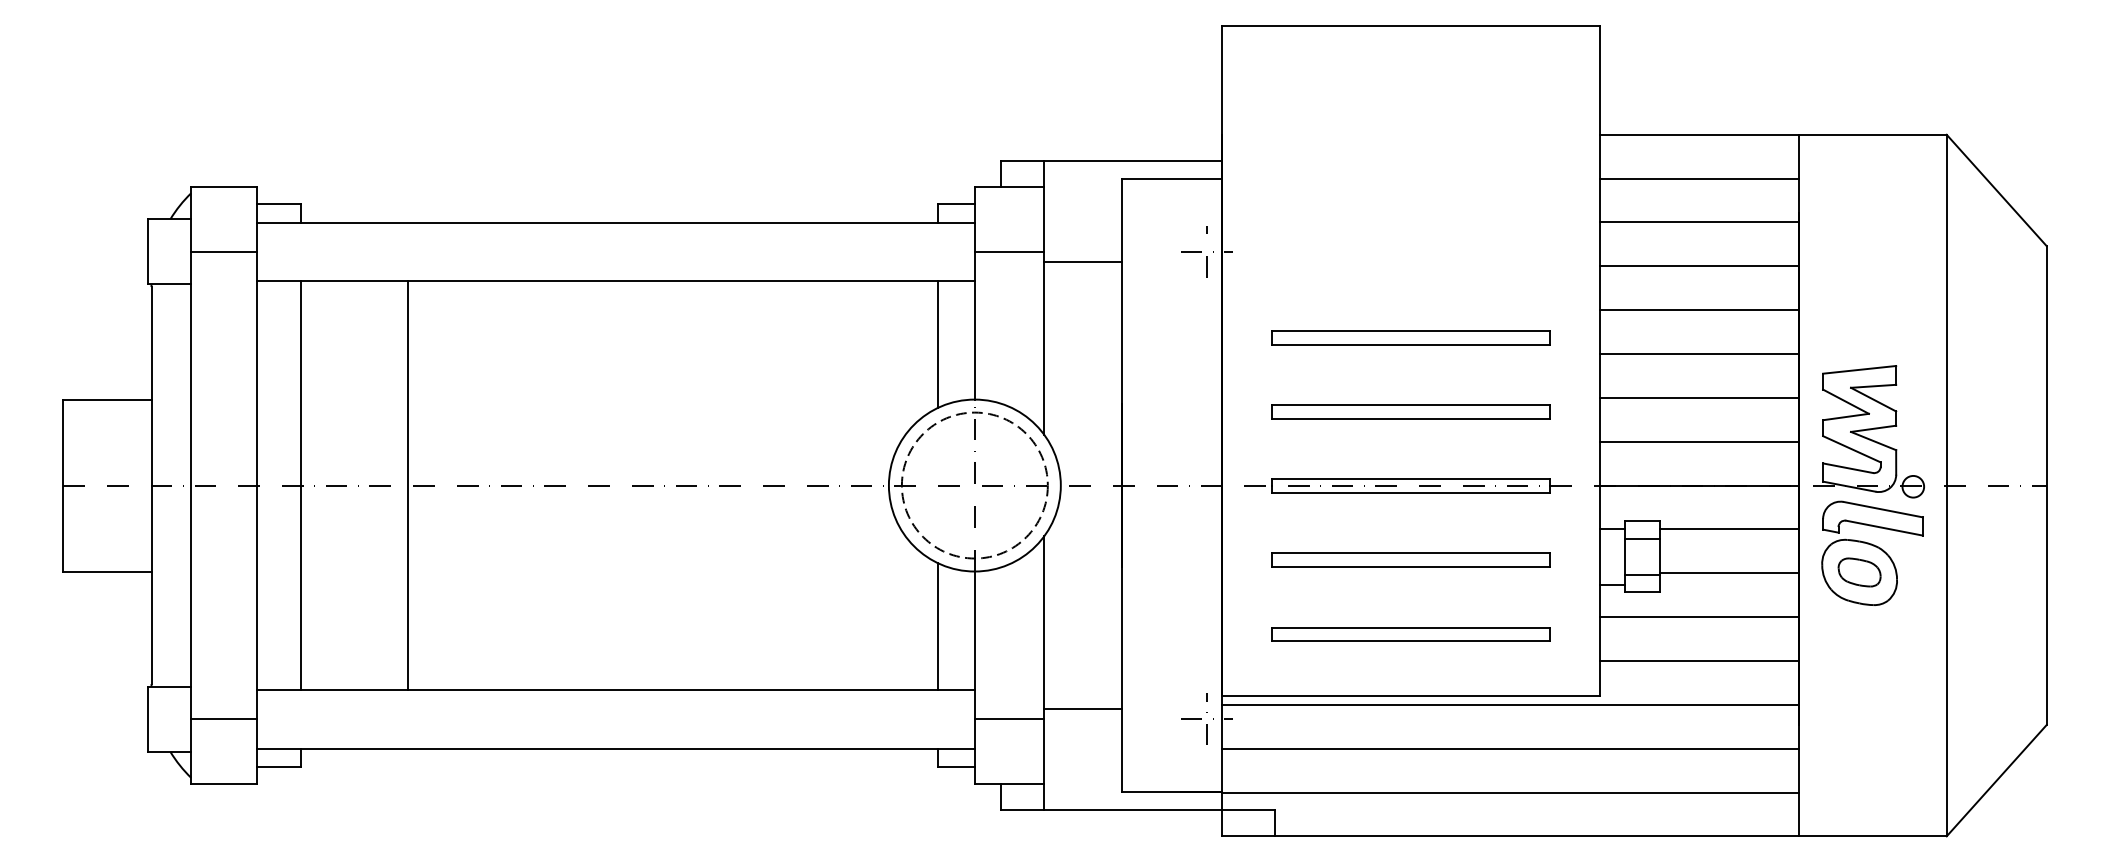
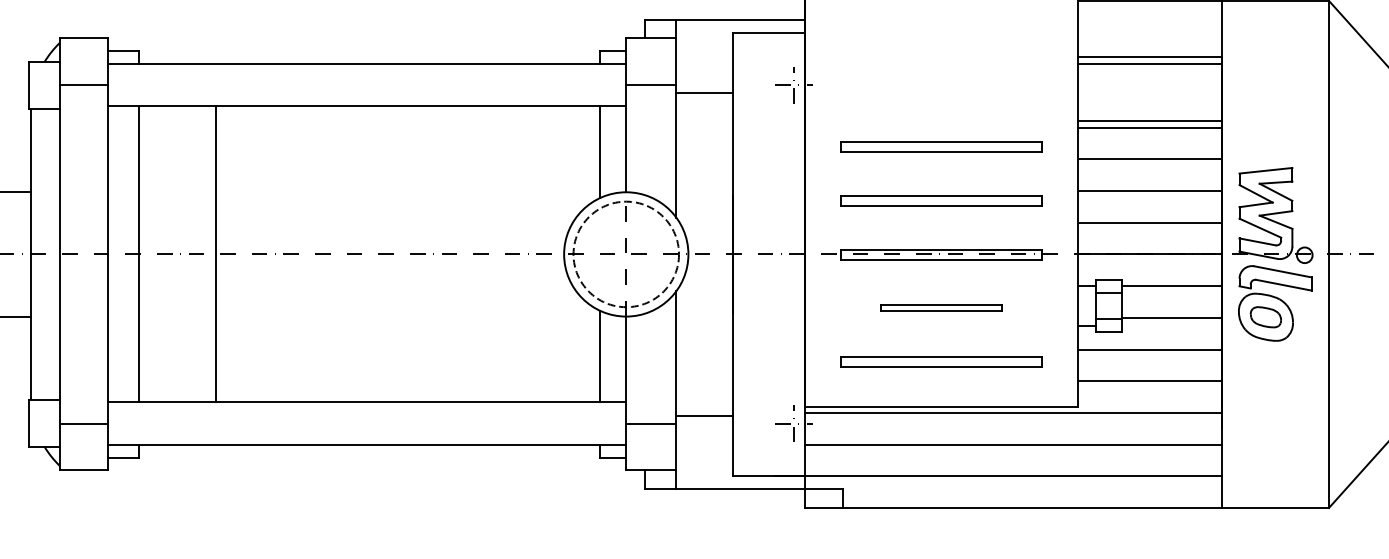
line: (1699, 178) -> (1150, 57), moved
line: (1699, 266) -> (1150, 121), moved
part: (1410, 559) -> (941, 307), size x0.6

